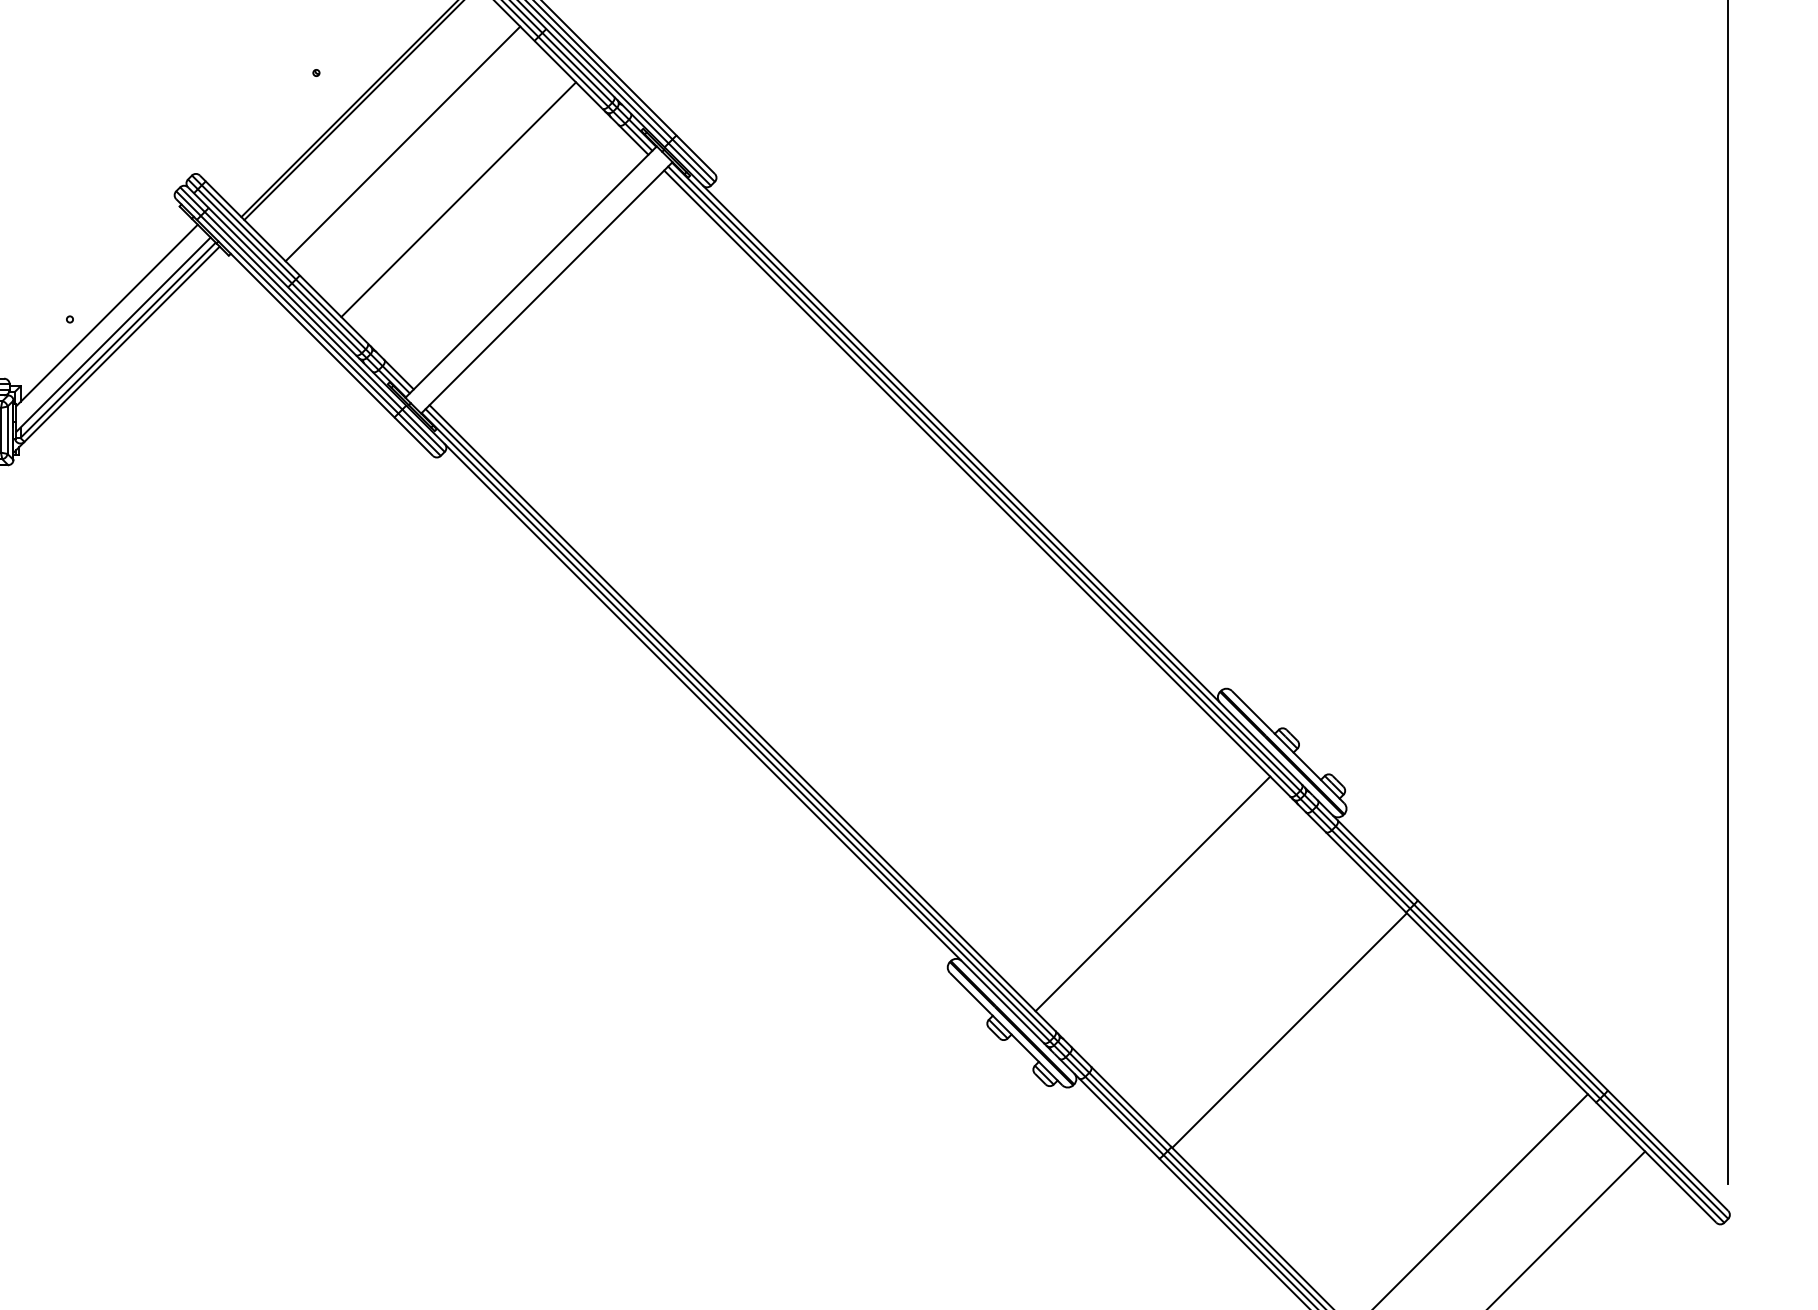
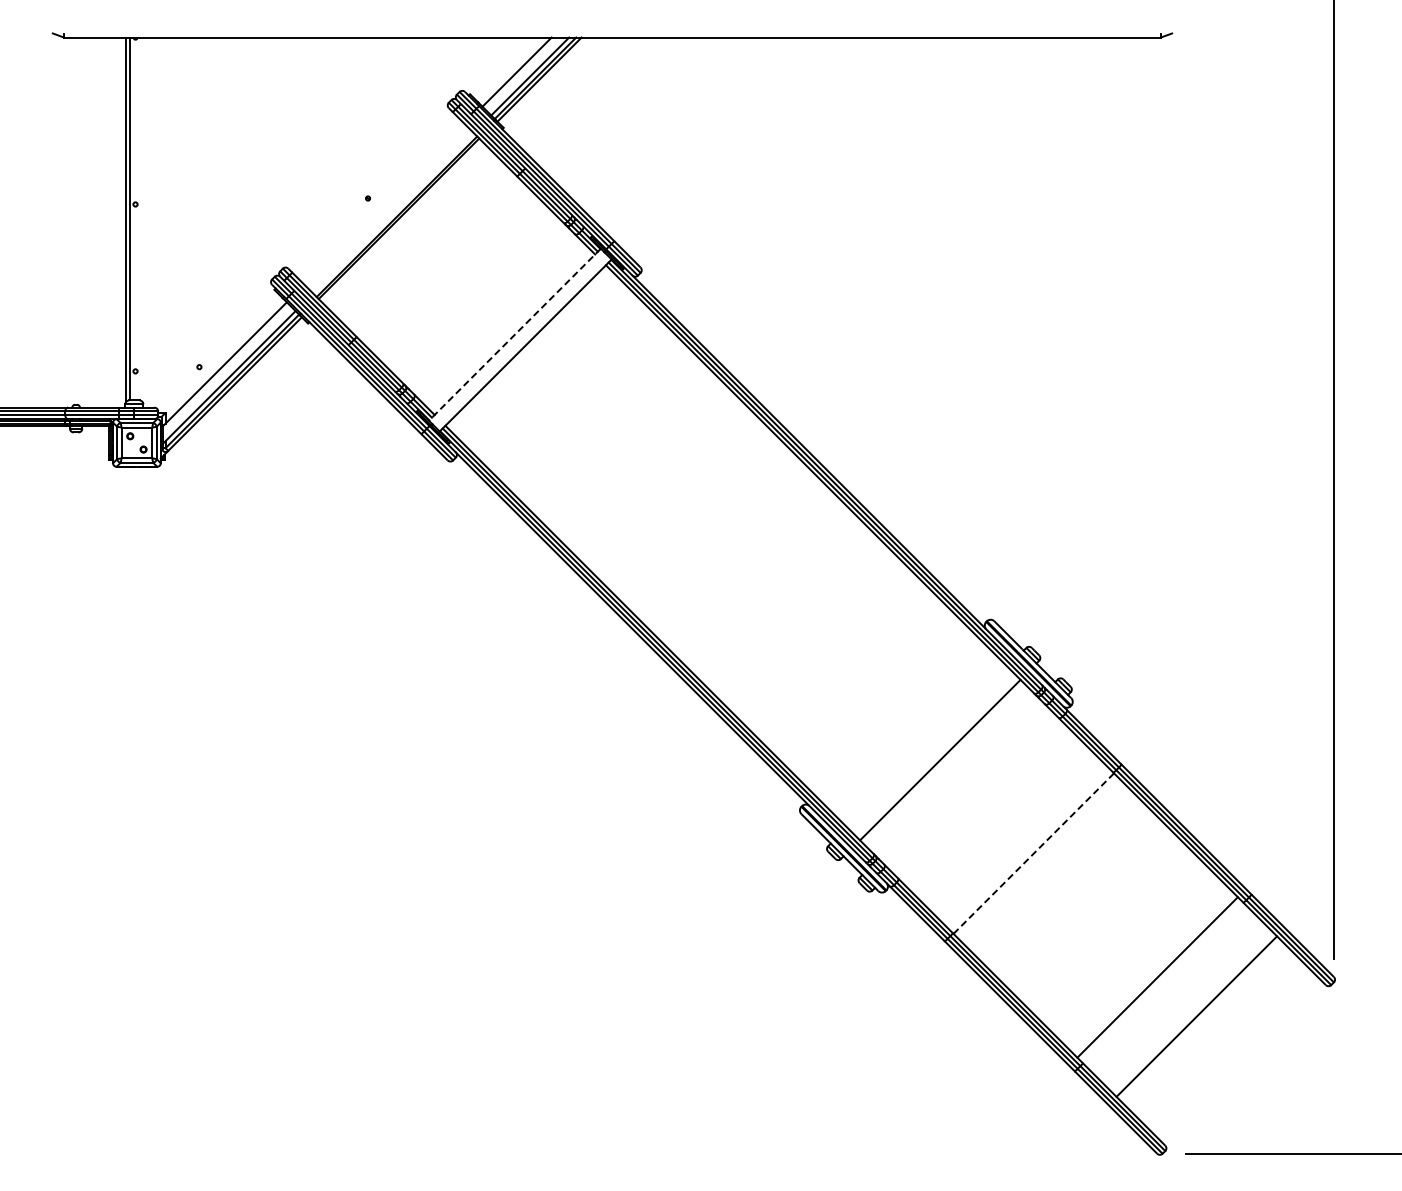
line: (401, 143) -> (426, 246), removed
line: (458, 198) -> (465, 284), removed
line: (530, 271) -> (514, 334), solid -> dashed
line: (1289, 1030) -> (1033, 853), solid -> dashed

